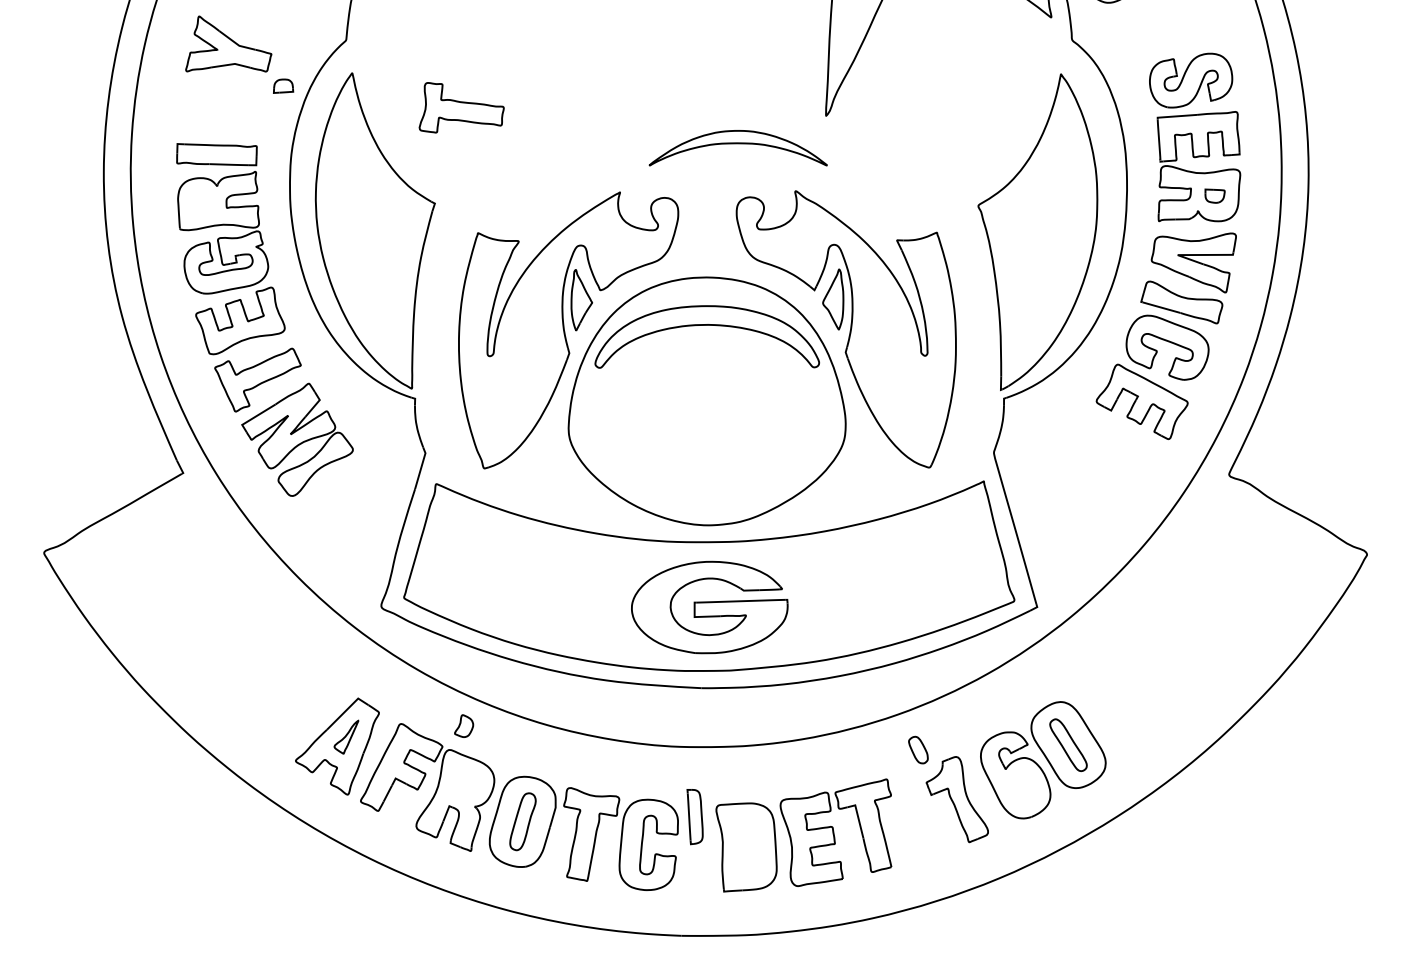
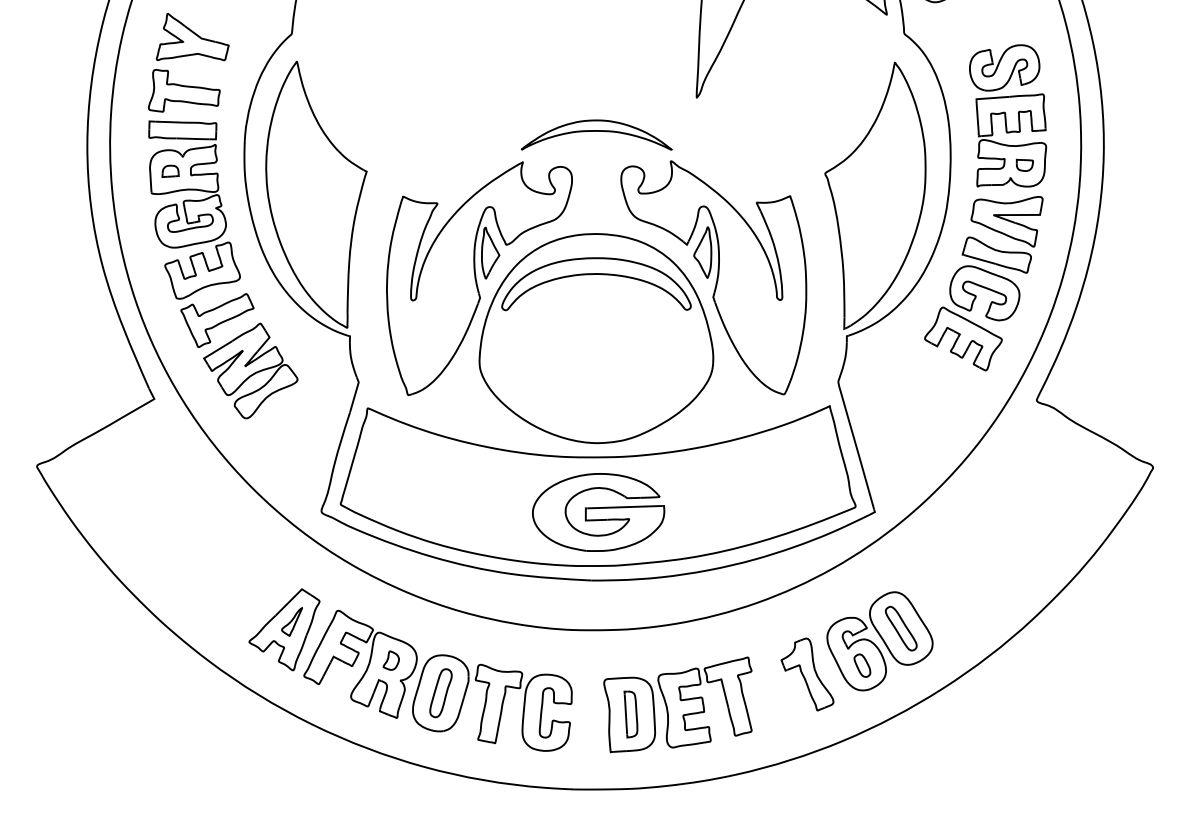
part: (283, 85) -> (170, 170), moved
part: (461, 107) -> (184, 90), moved
curve: (737, 144) -> (595, 131), moved
part: (464, 725) -> (391, 660), moved
part: (918, 749) -> (862, 665), moved
part: (694, 817) -> (630, 714), moved

